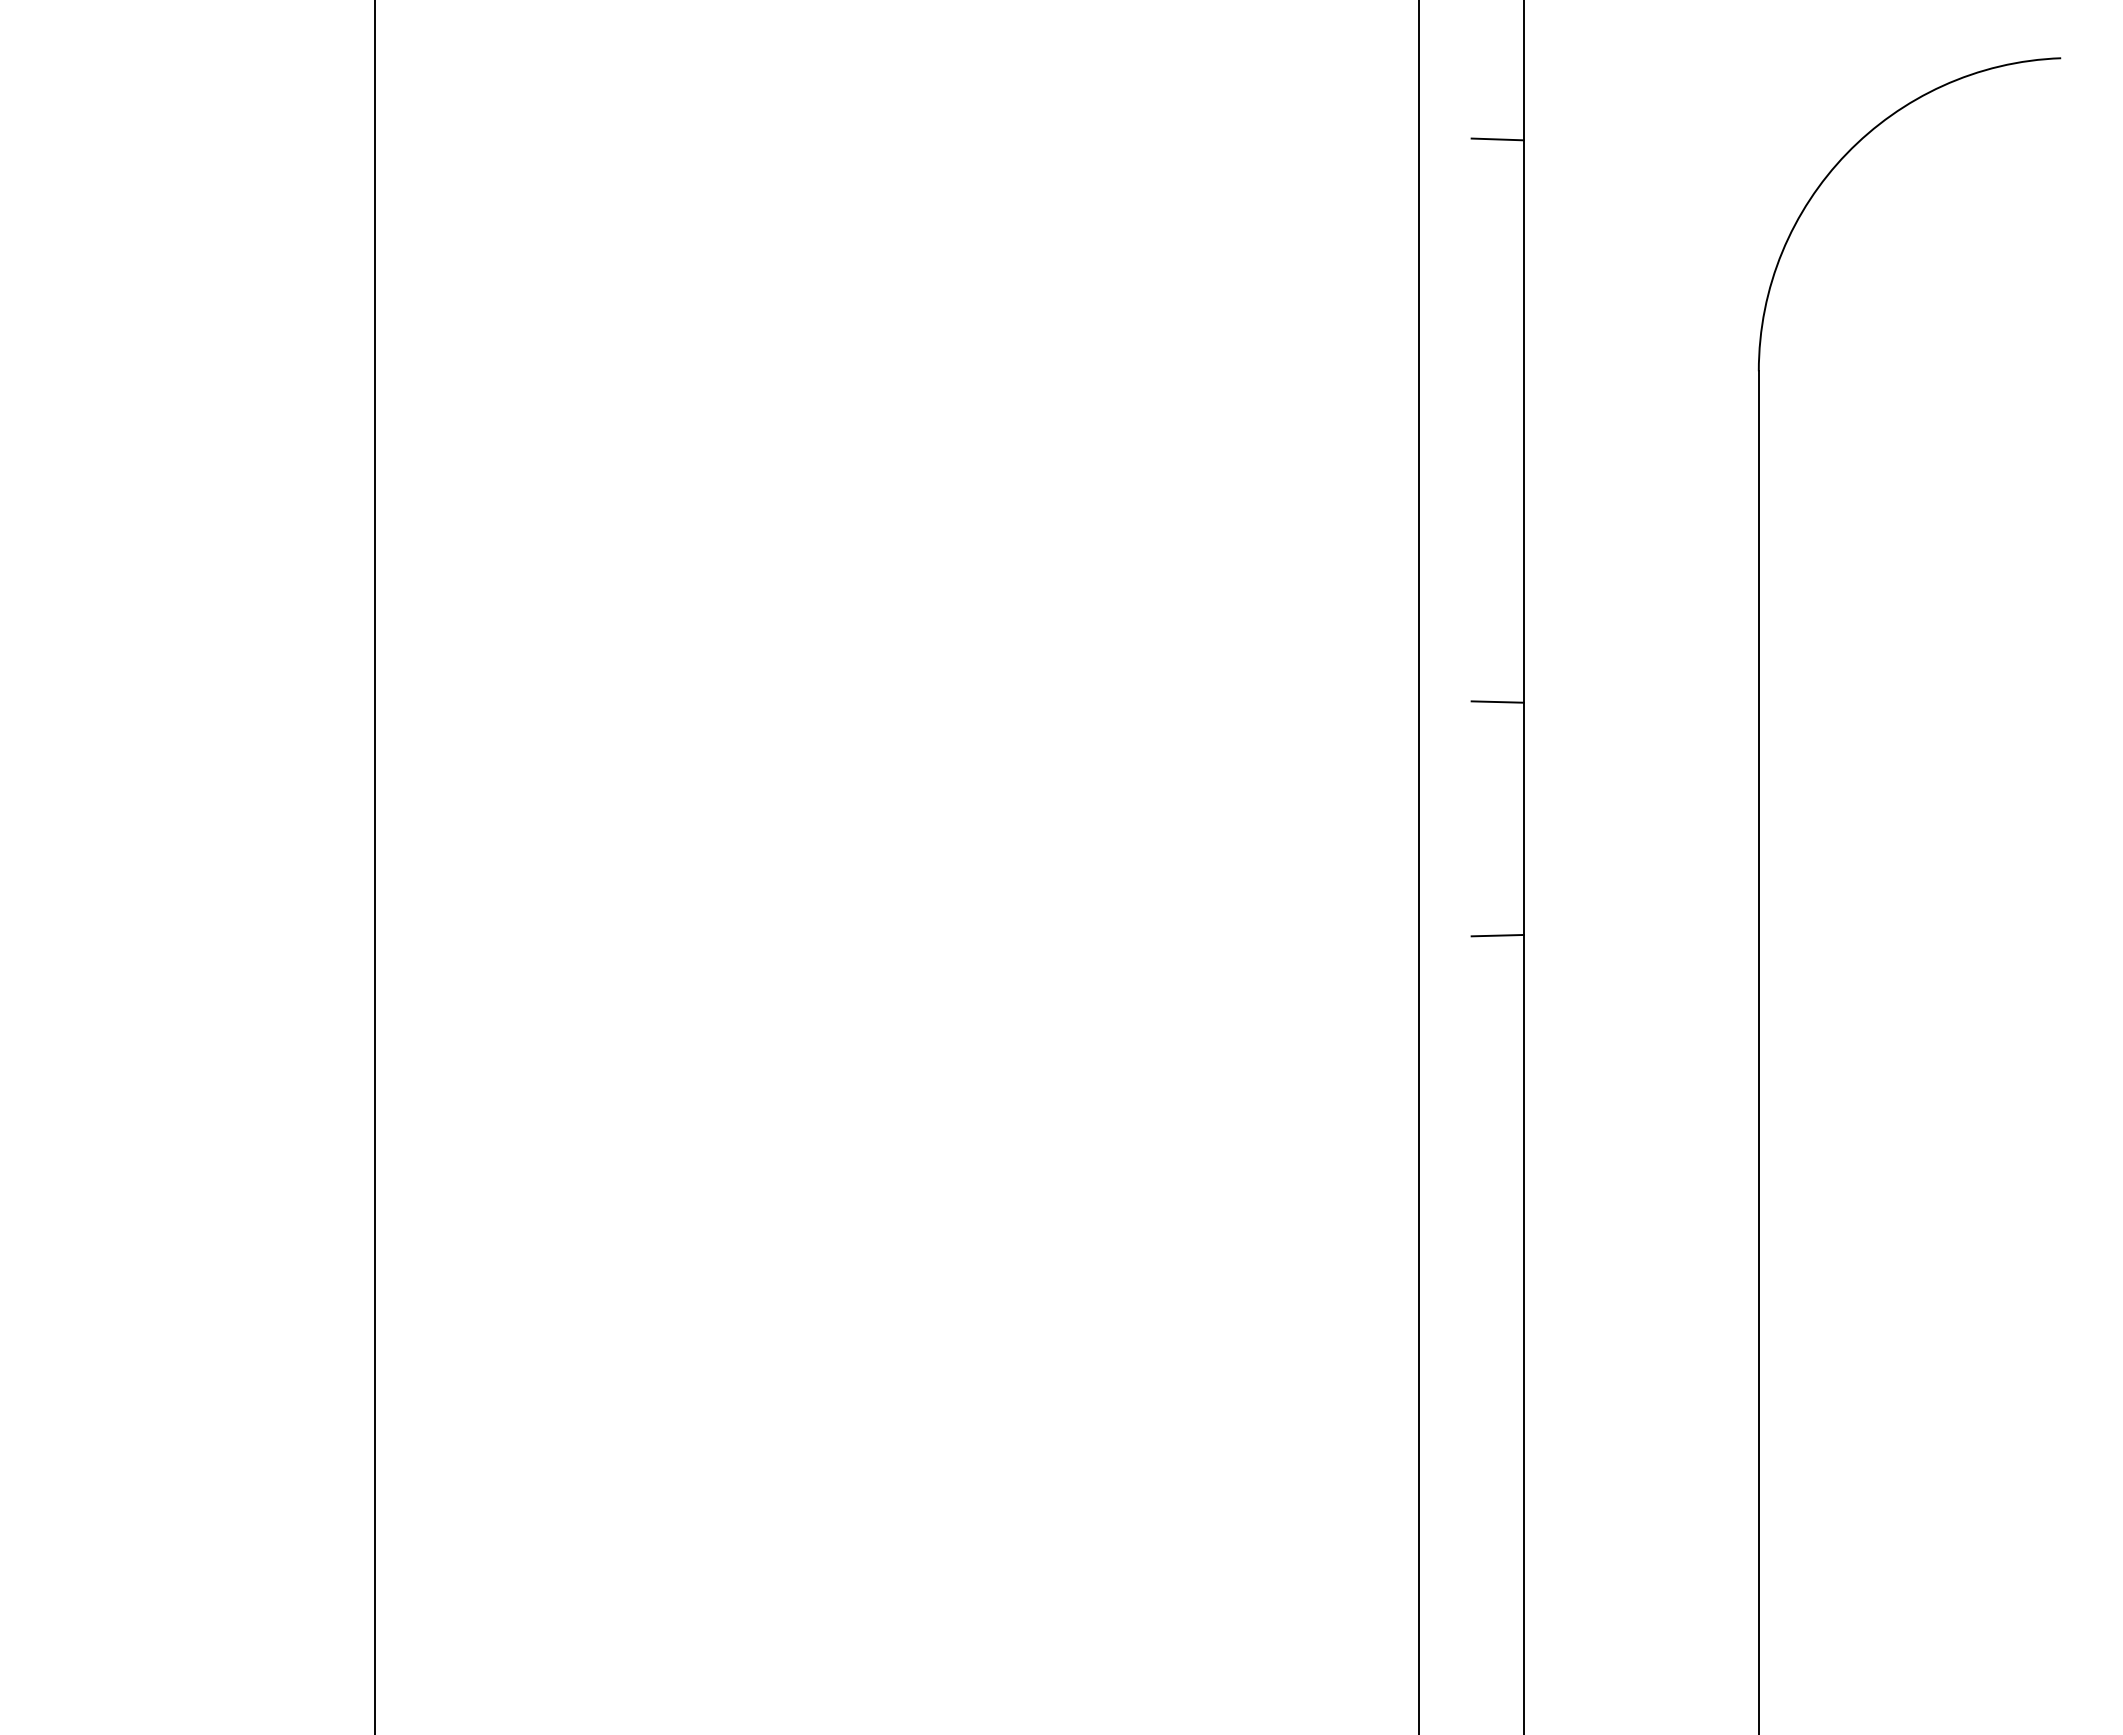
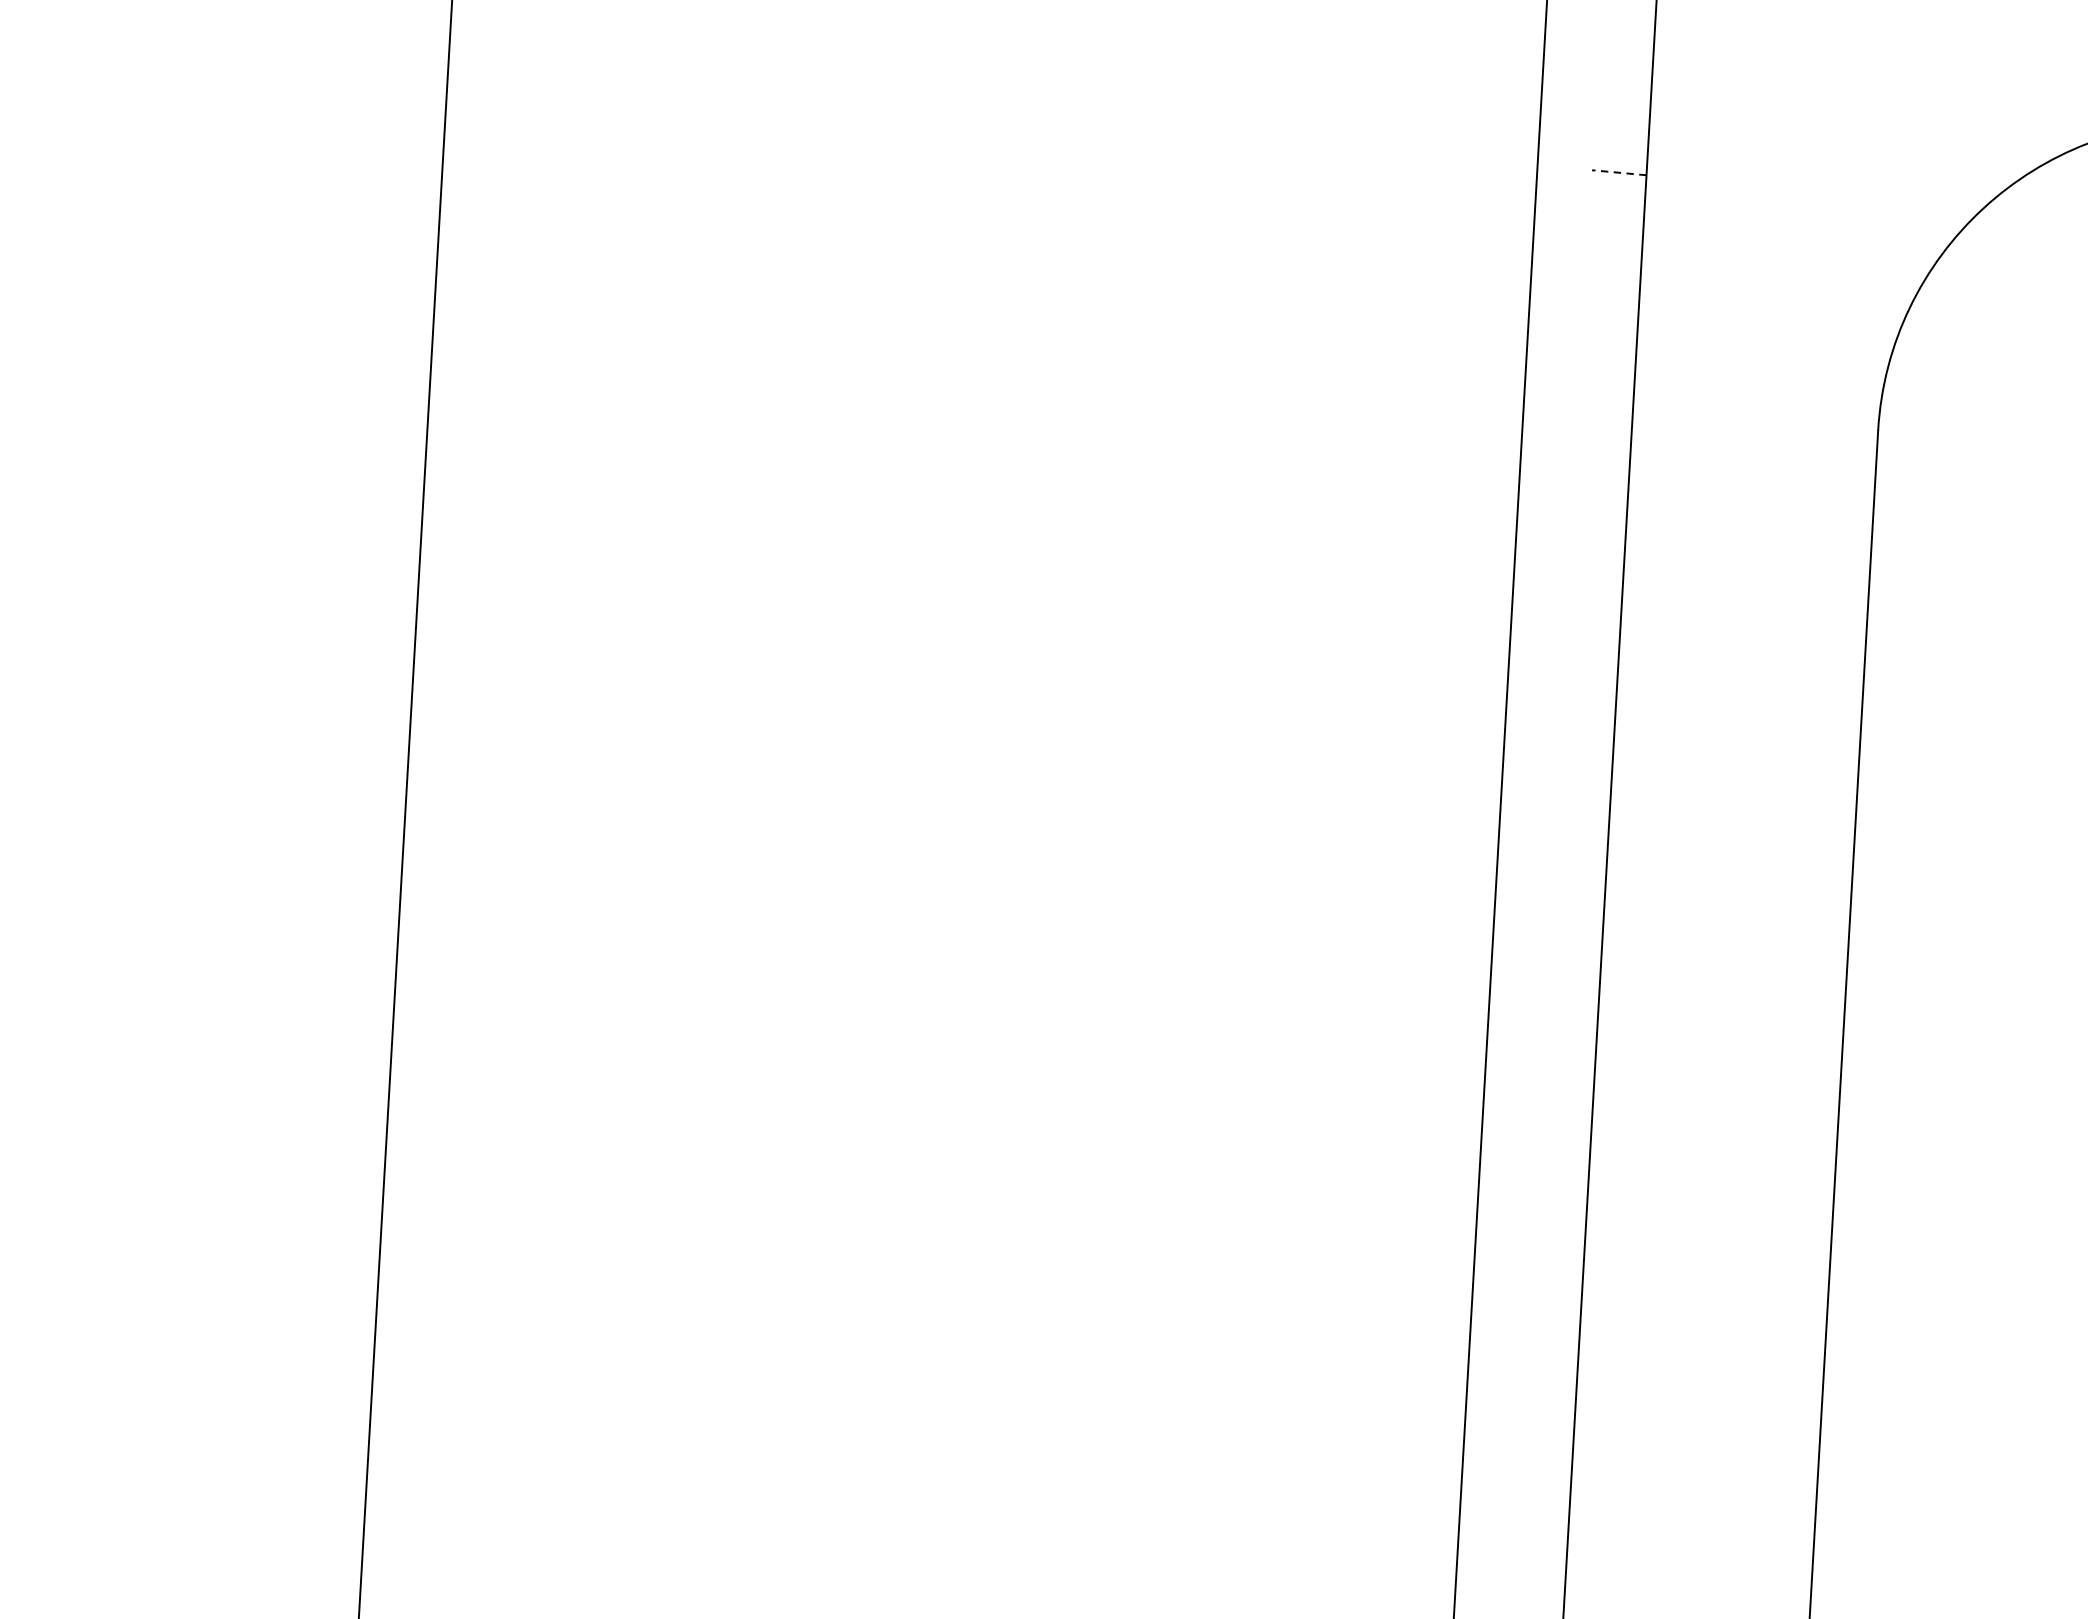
line: (1497, 139) -> (1619, 172), solid -> dashed
line: (1497, 701) -> (1585, 760), removed
line: (1497, 935) -> (1571, 1004), removed

